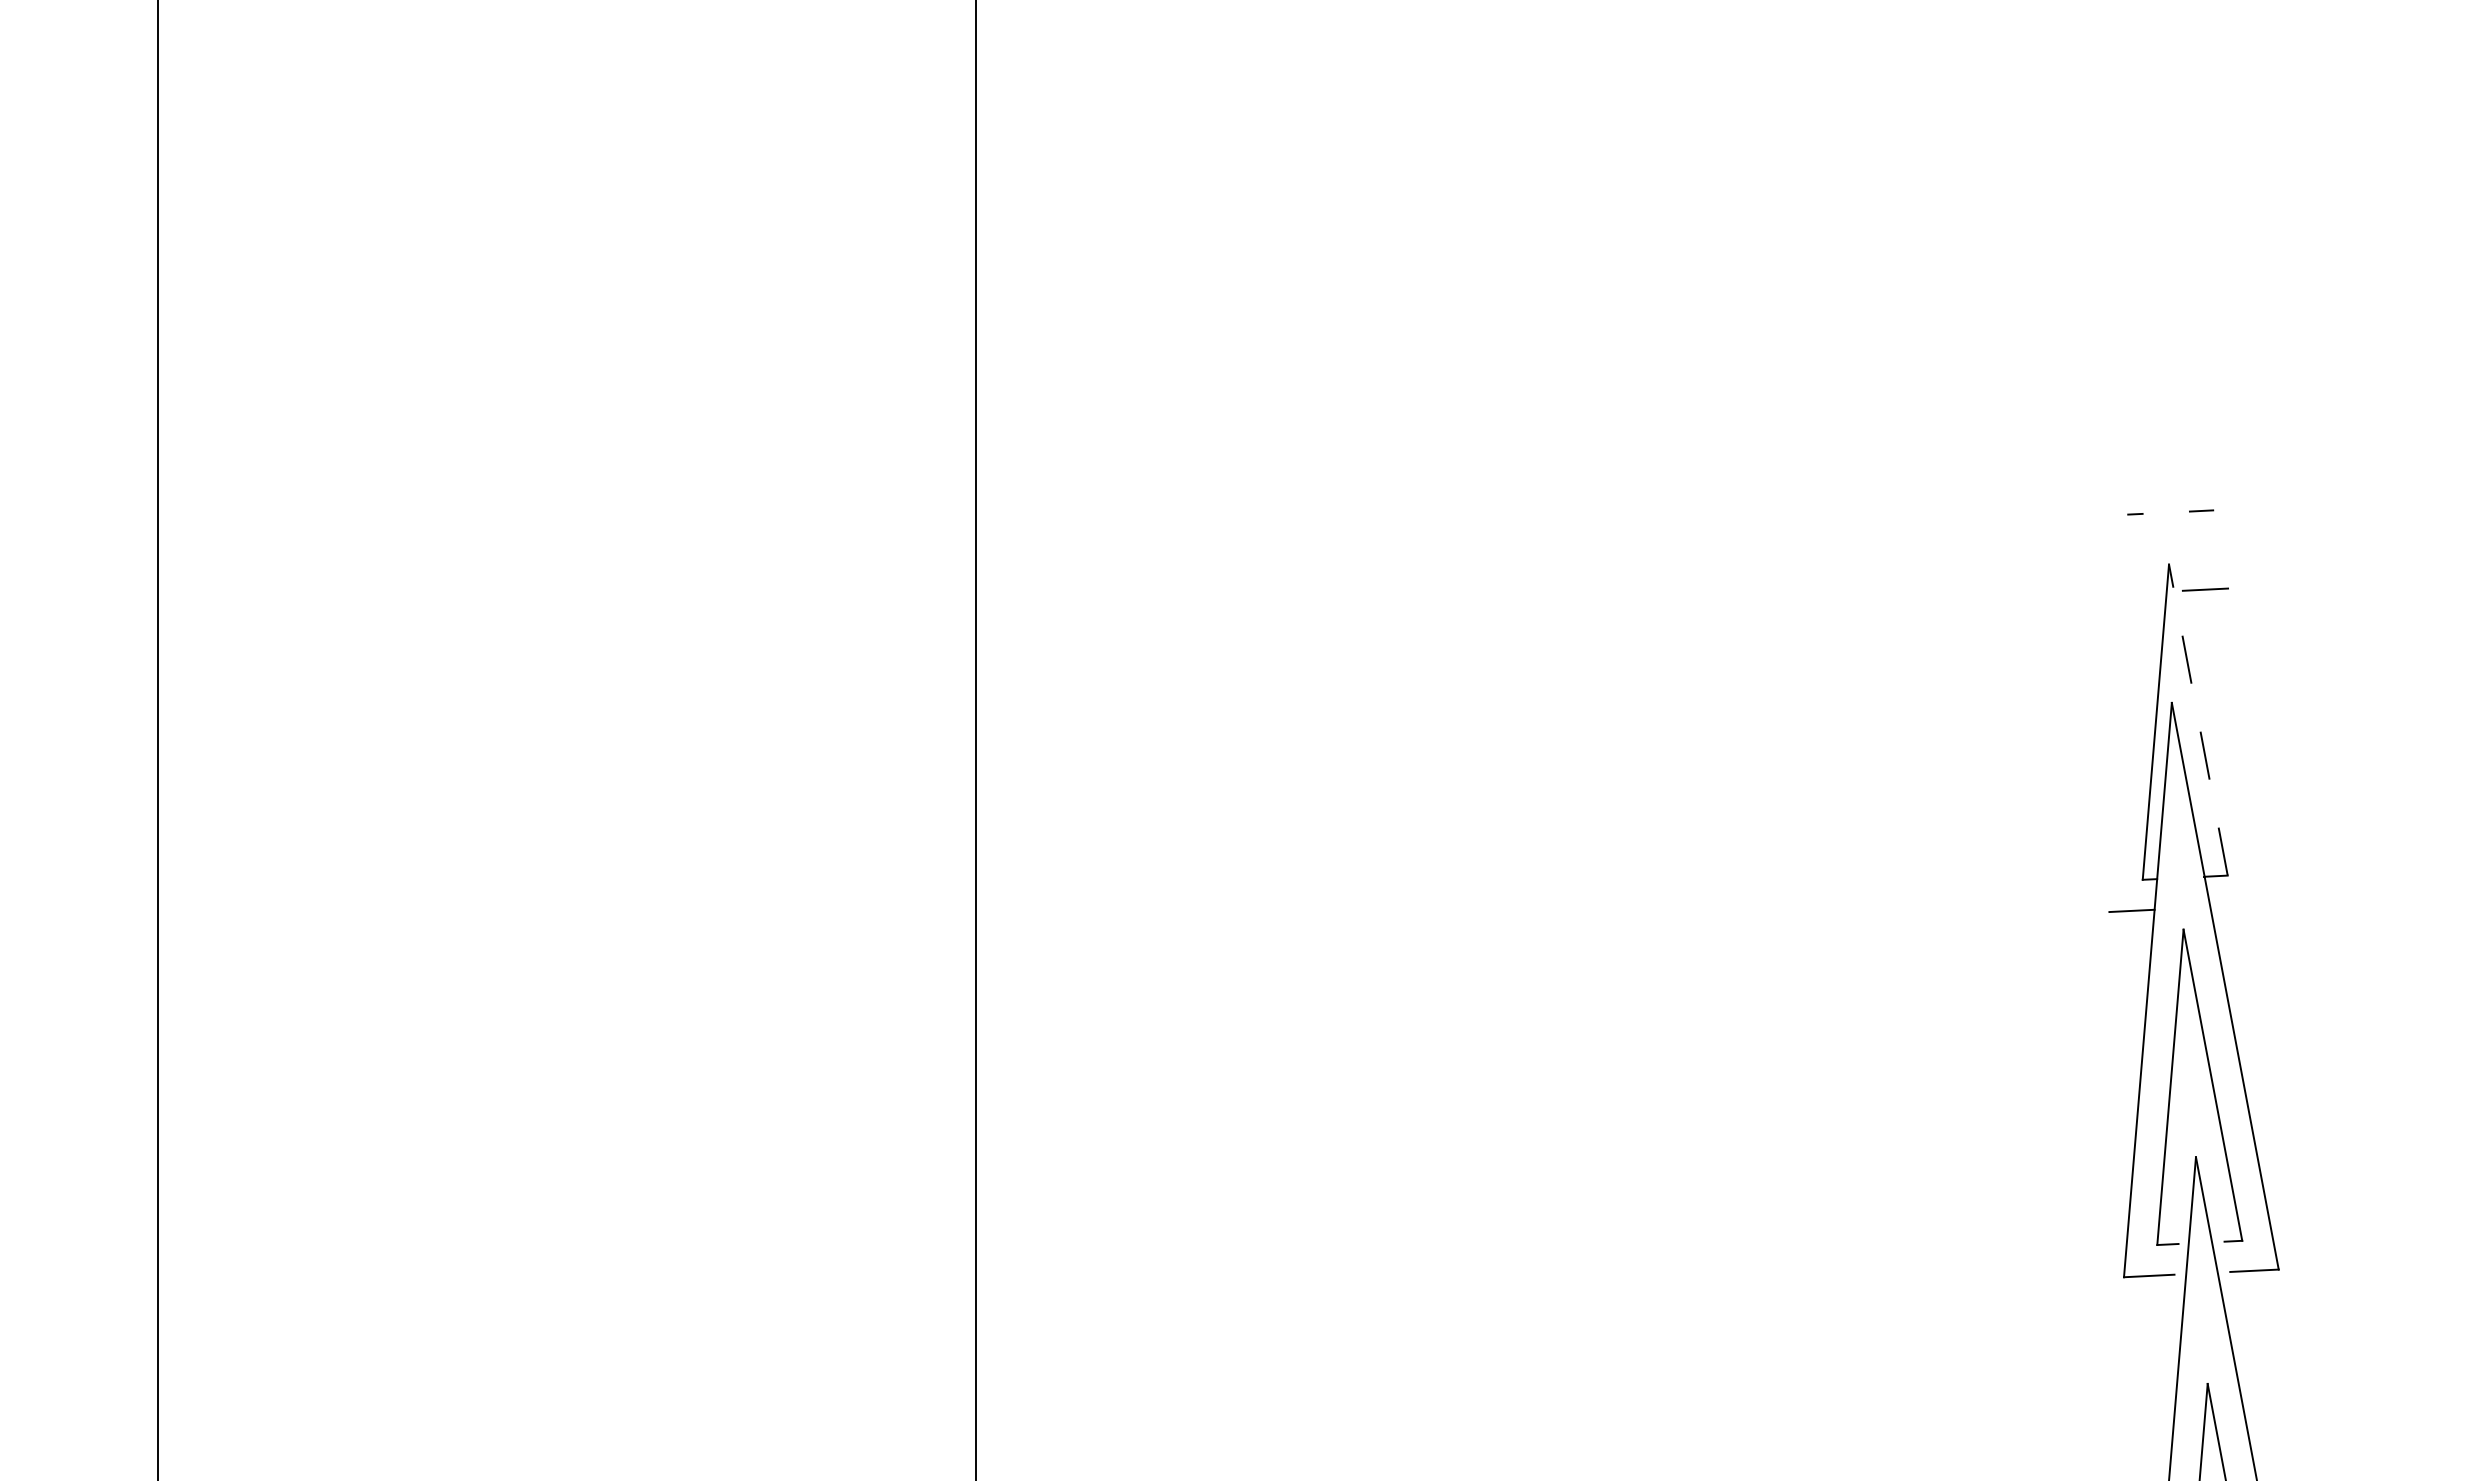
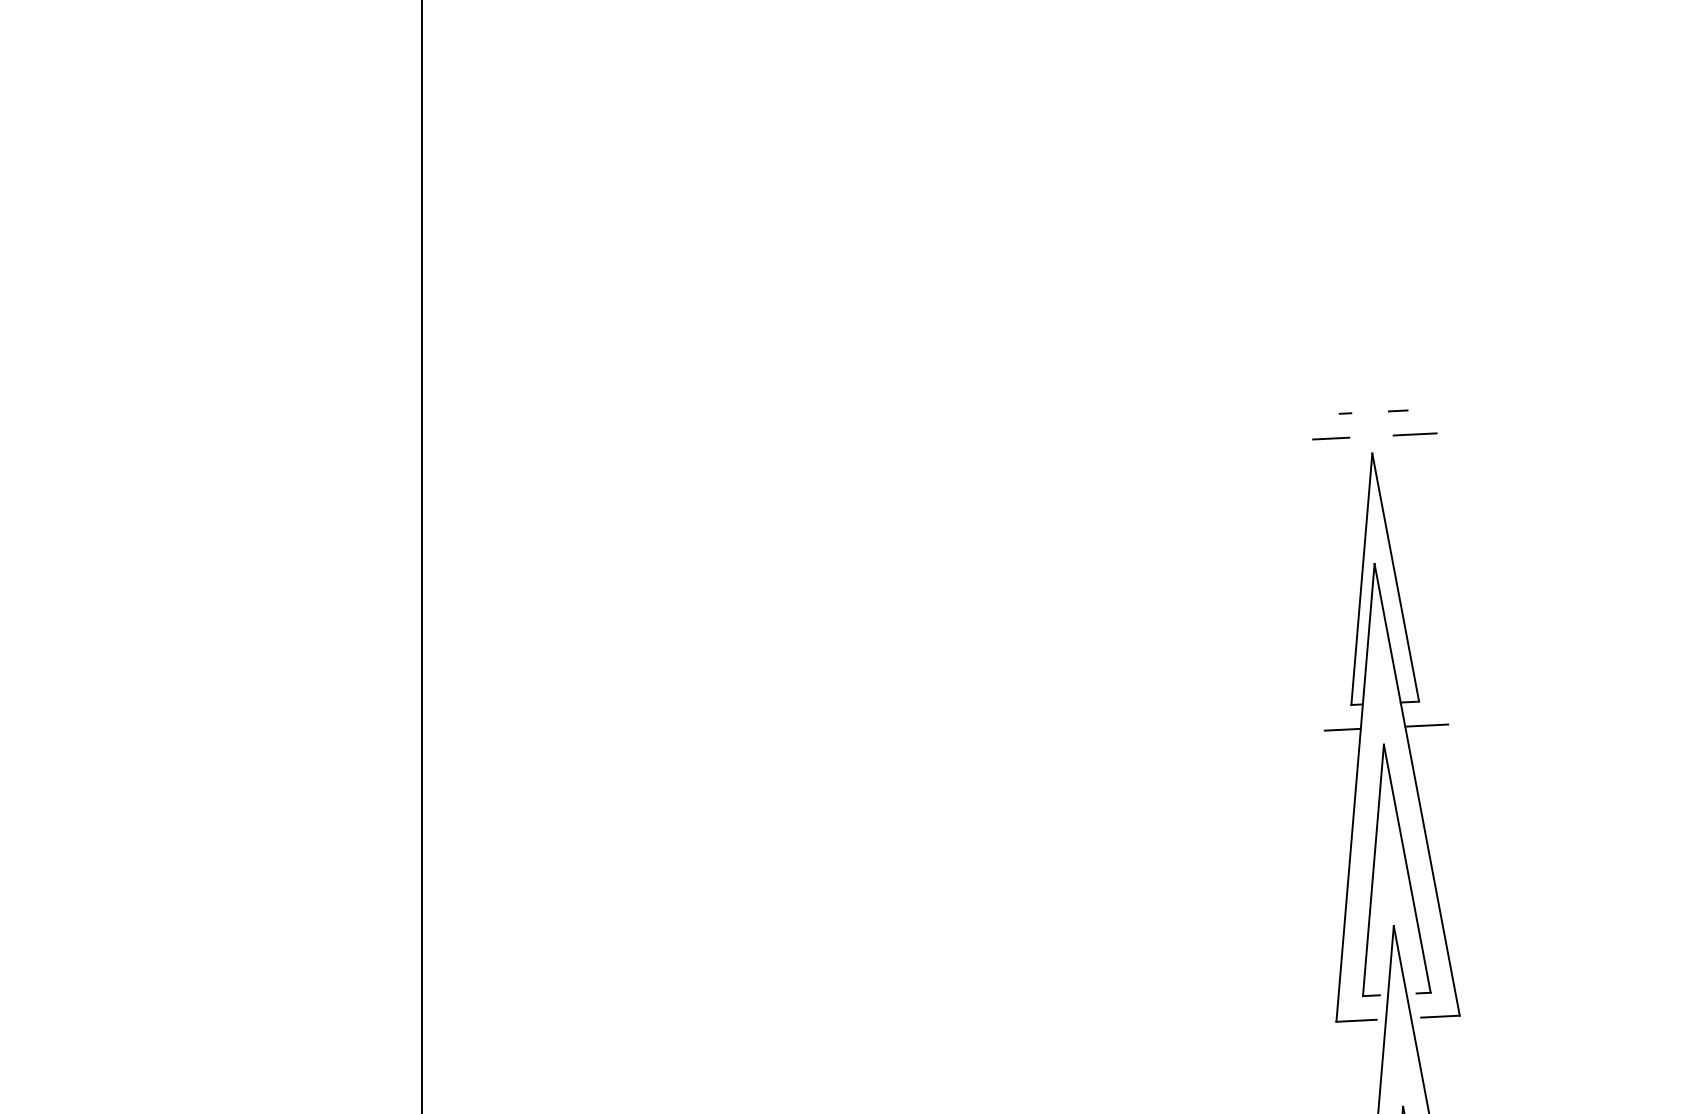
line: (2222, 540) -> (1414, 434), added
line: (2205, 589) -> (1331, 438), moved
line: (2198, 719) -> (1395, 577), dashed -> solid
line: (2237, 905) -> (1426, 725), added

